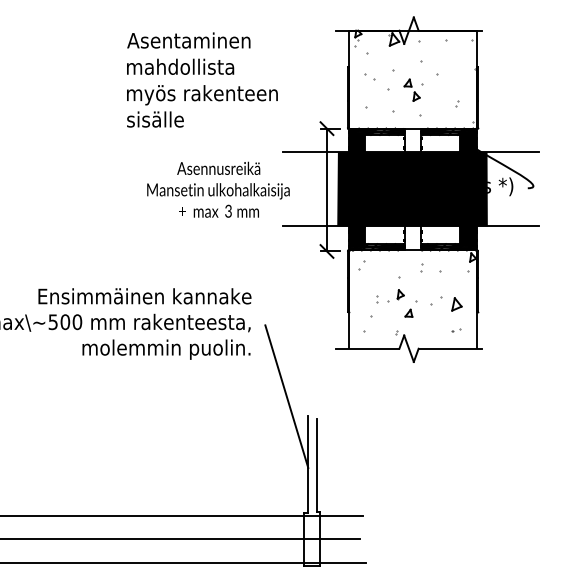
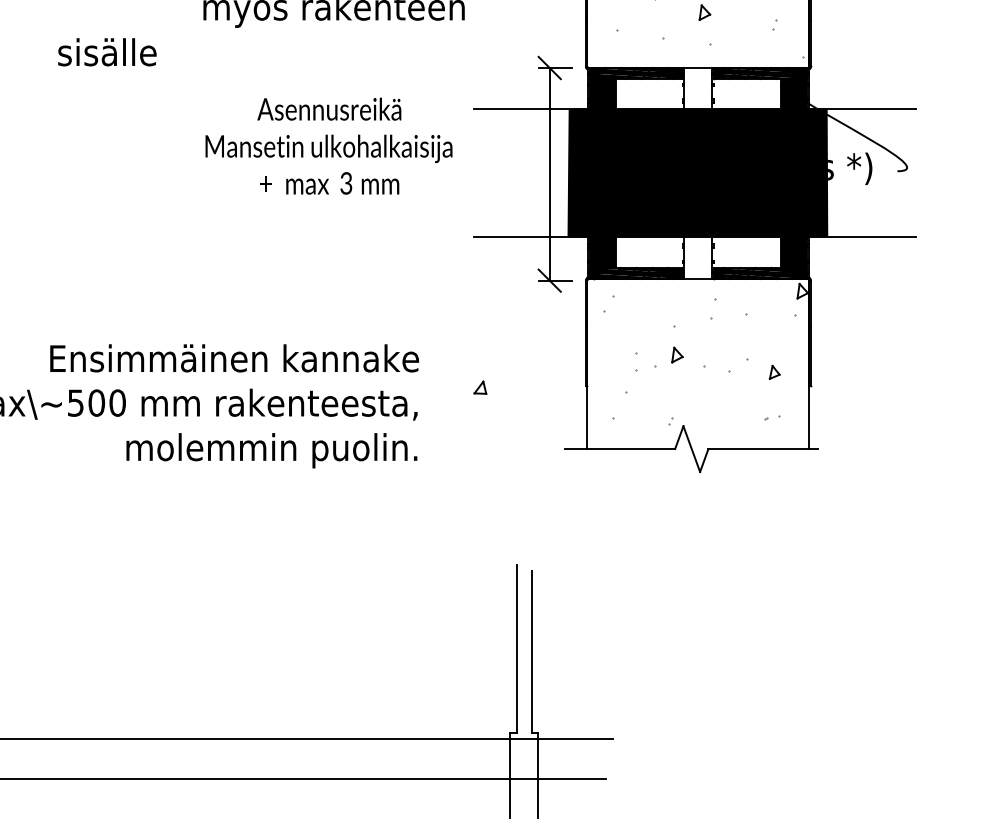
text: (155, 119) -> (107, 52), moved
text: (218, 189) -> (329, 145), moved
part: (421, 267) -> (713, 308), size x1.6
part: (377, 299) -> (637, 363), size x1.6
part: (456, 304) -> (773, 372), size x0.6
part: (408, 312) -> (479, 386), moved
line: (286, 396) -> (479, 531), removed

